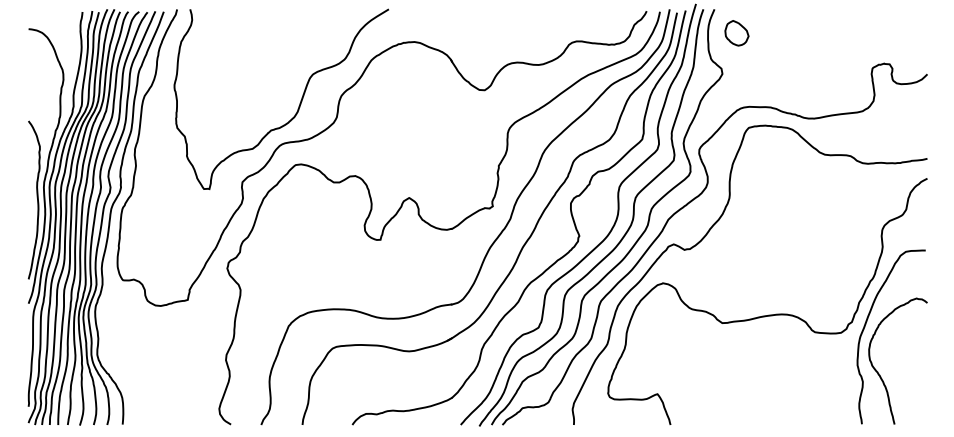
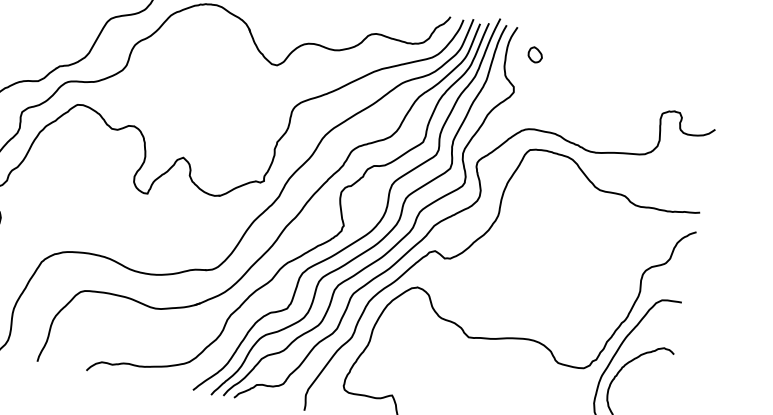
part: (736, 33) -> (534, 55), size x0.6

